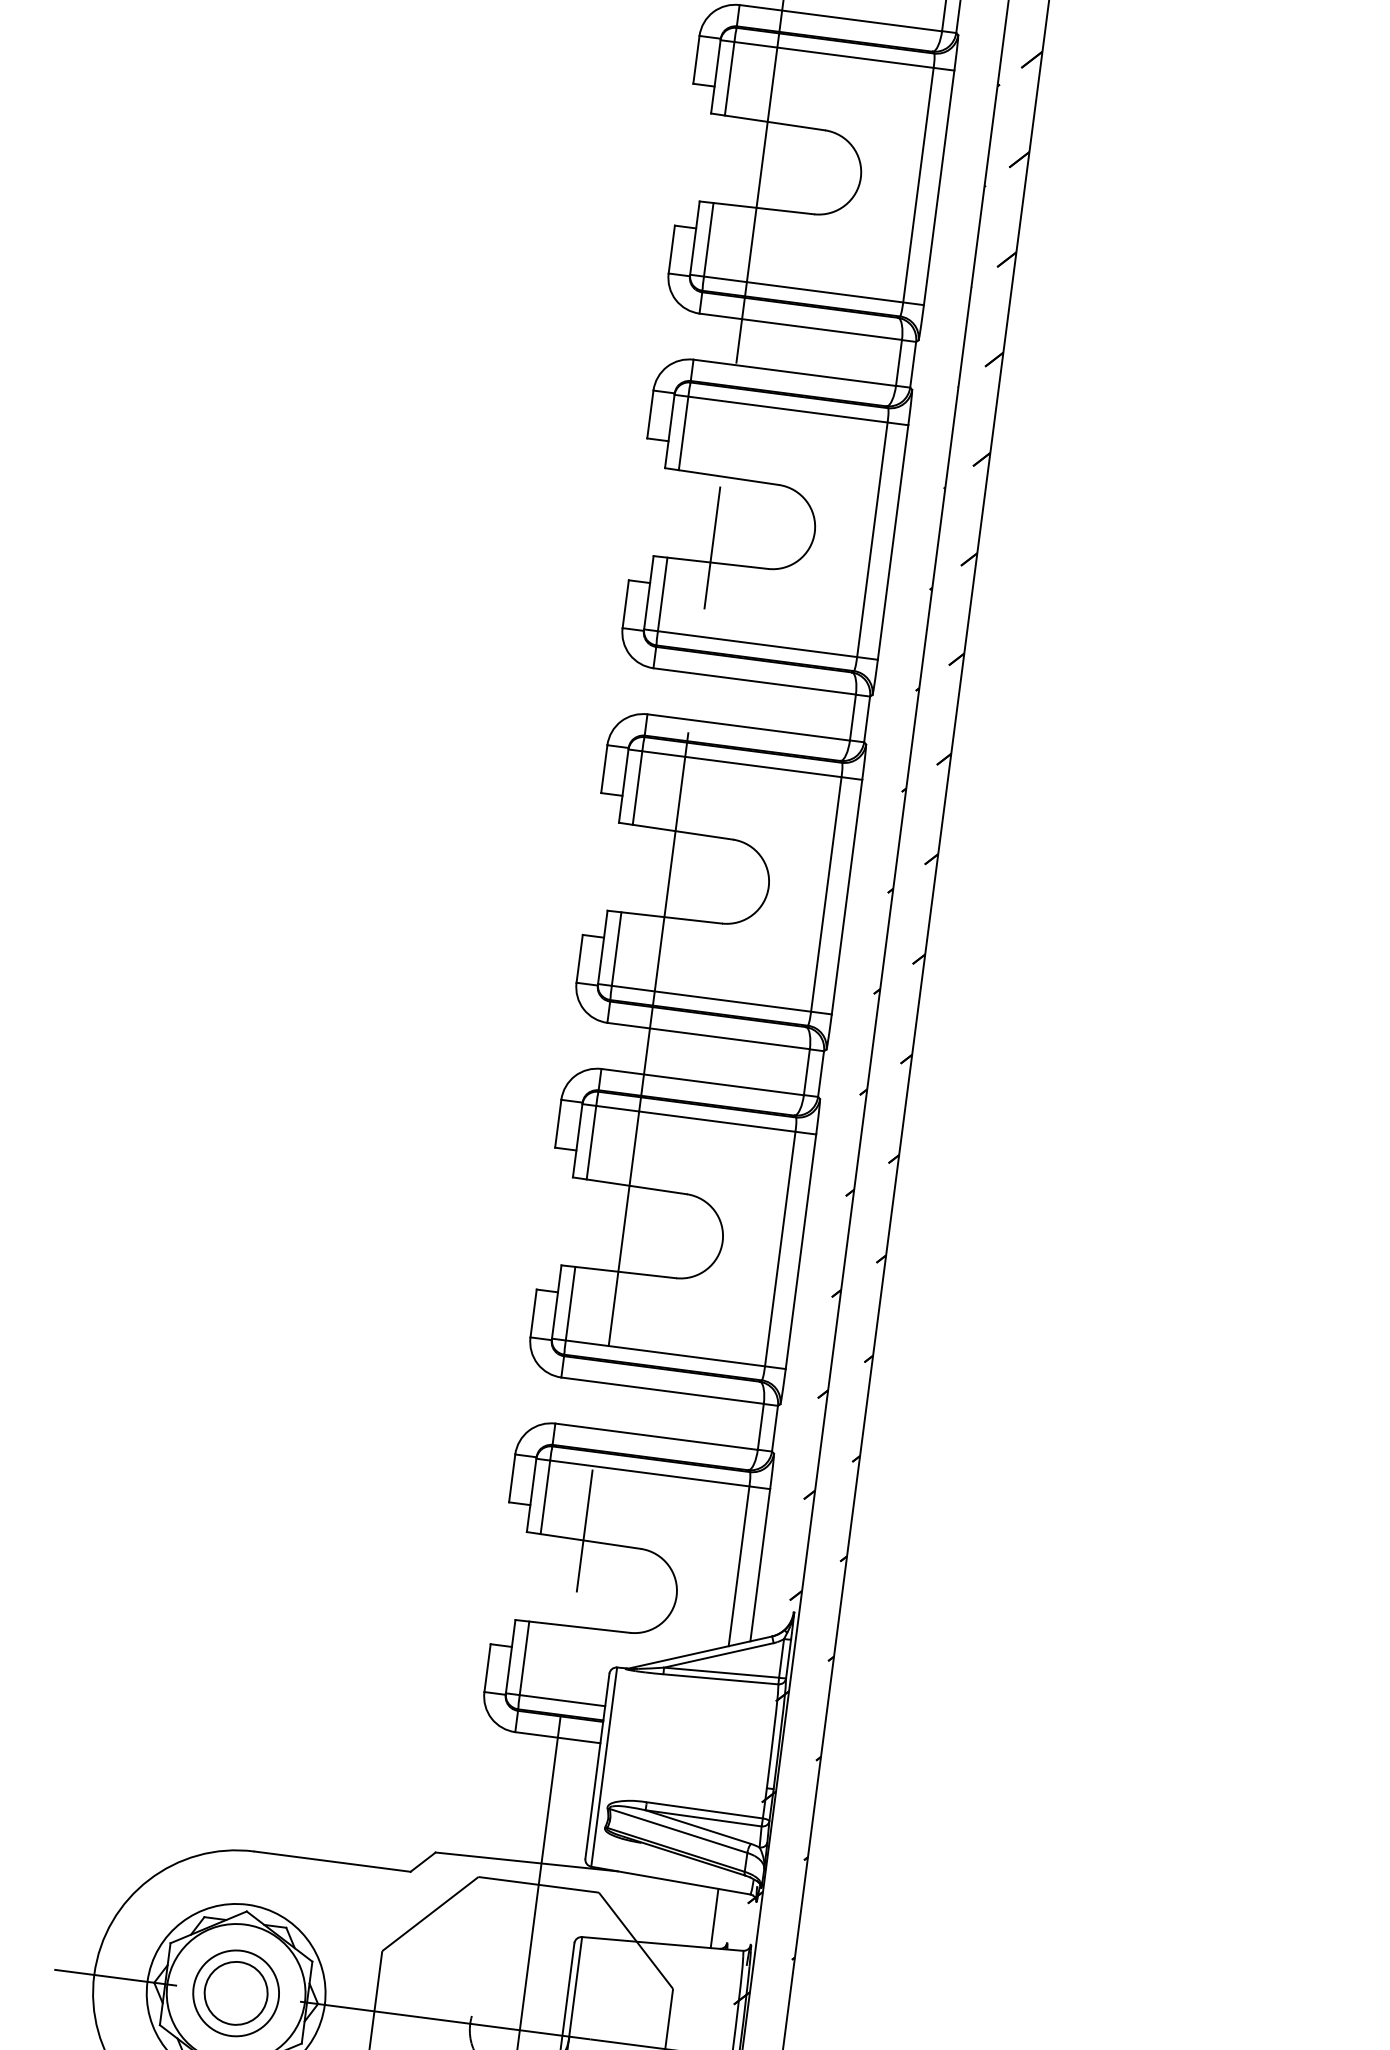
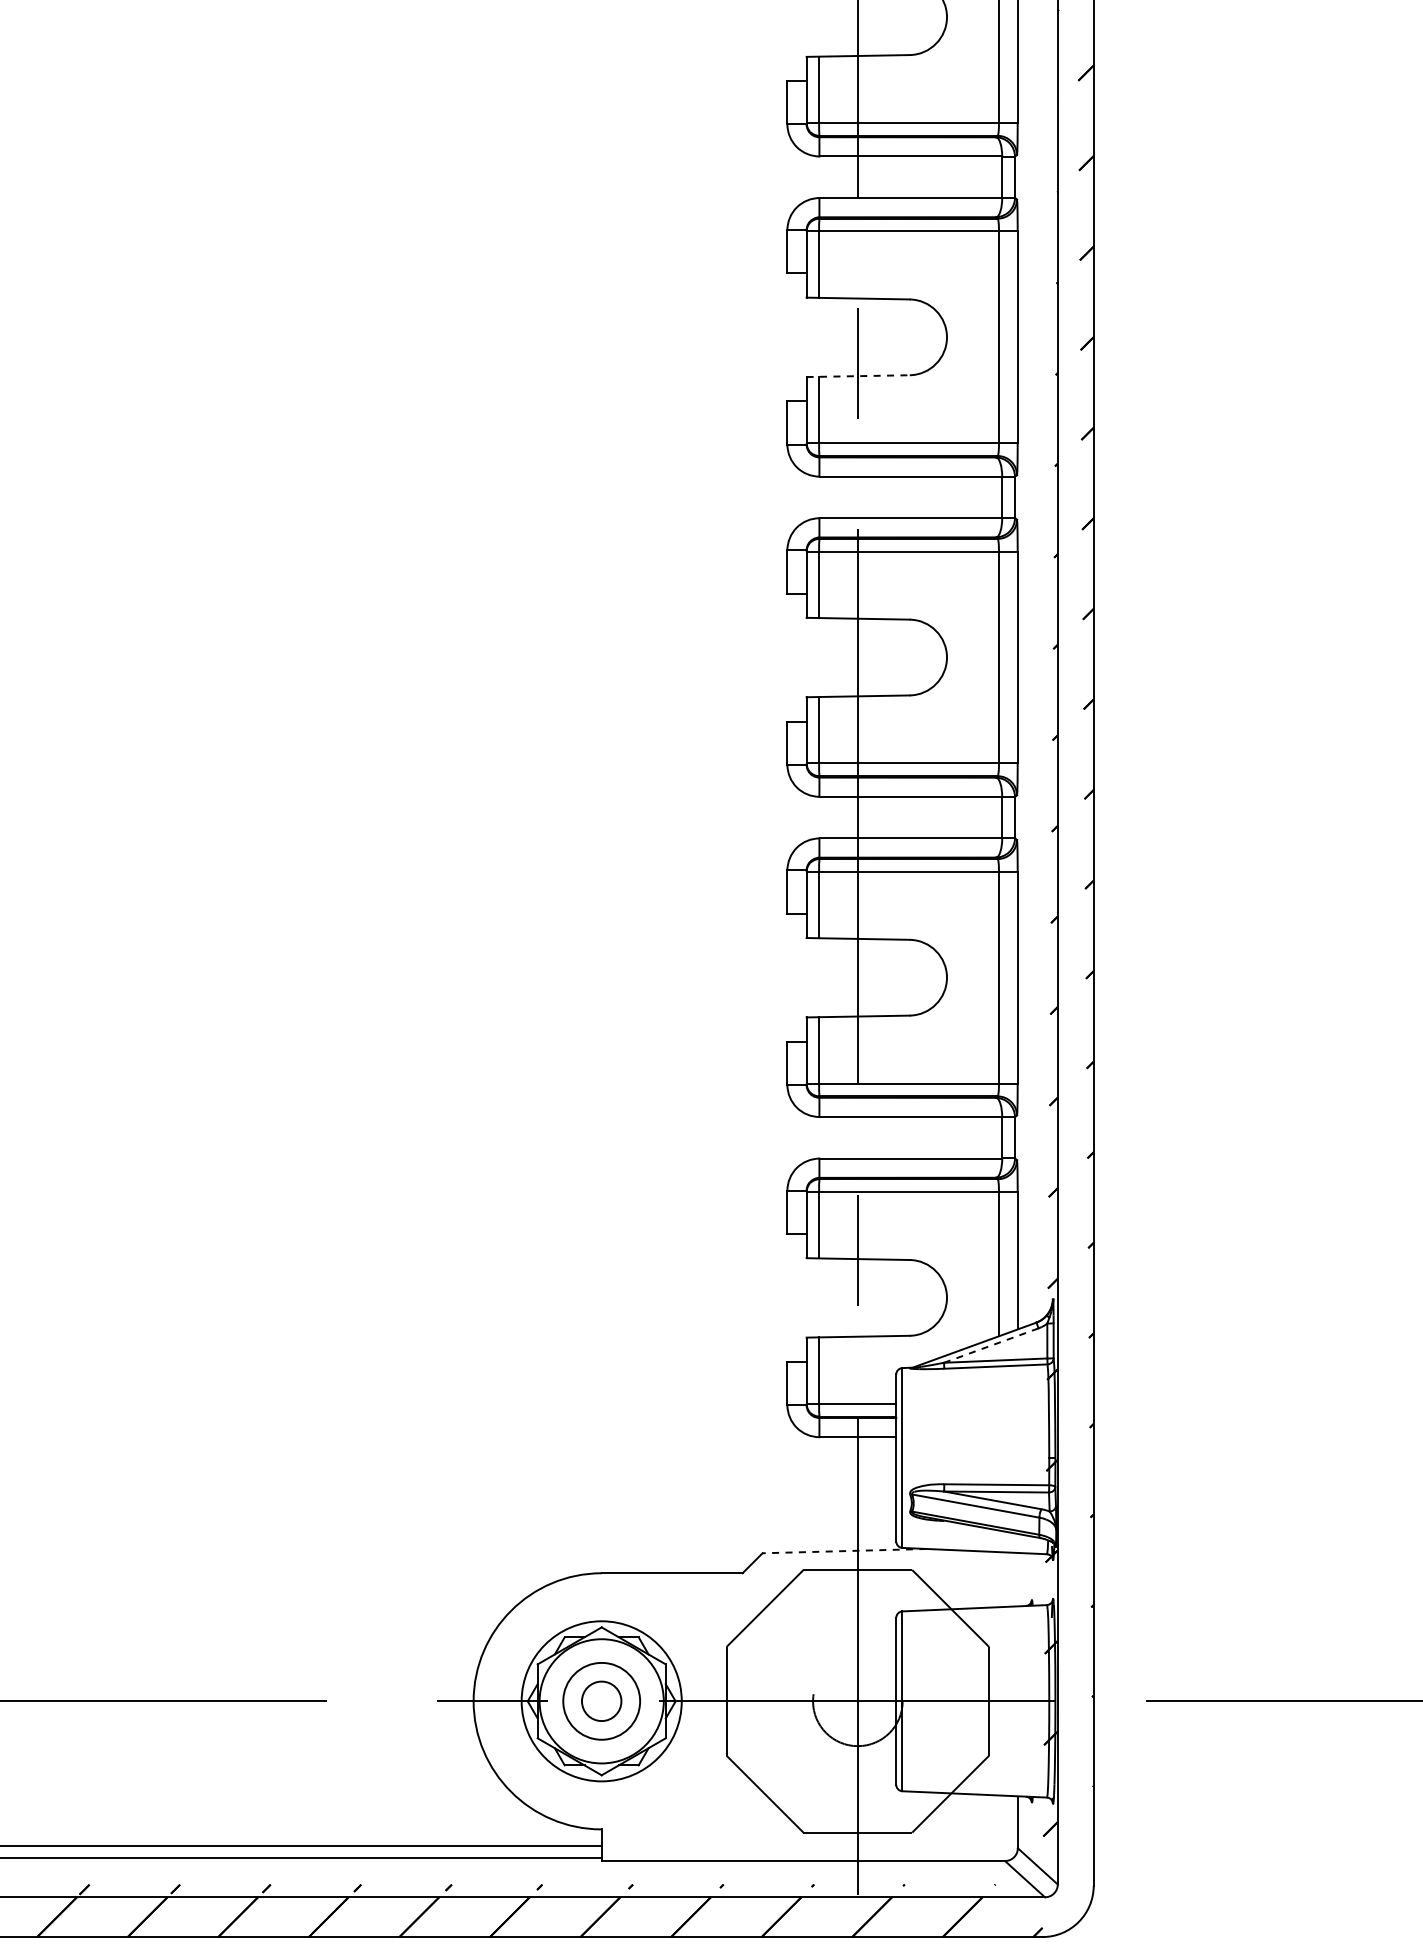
line: (711, 562) -> (858, 376), solid -> dashed
line: (717, 1655) -> (990, 1345), solid -> dashed
line: (526, 1862) -> (844, 1551), solid -> dashed
line: (714, 1918) -> (1017, 1579), removed
circle: (235, 1993) -> (601, 1701), size x0.7

